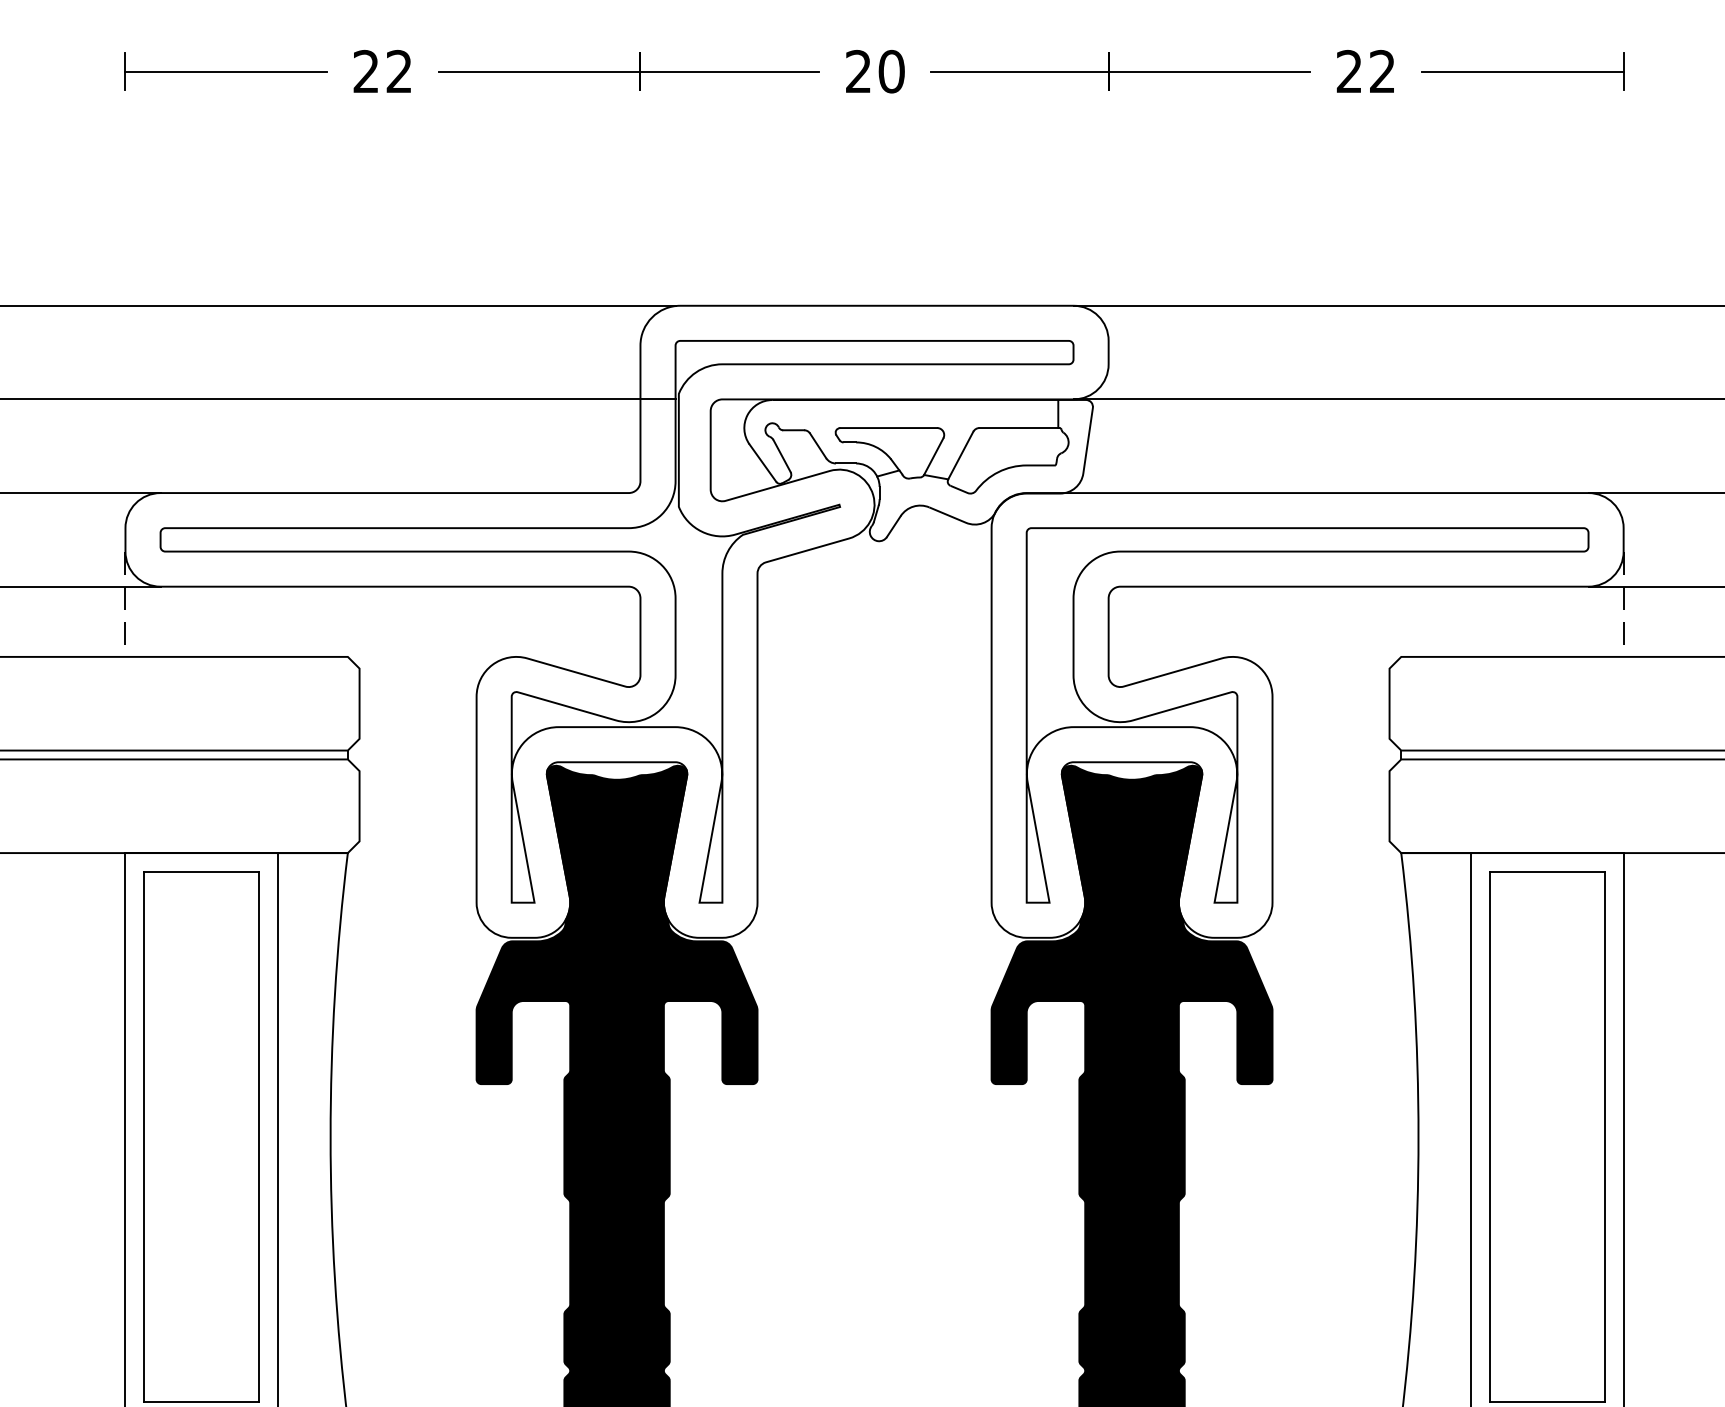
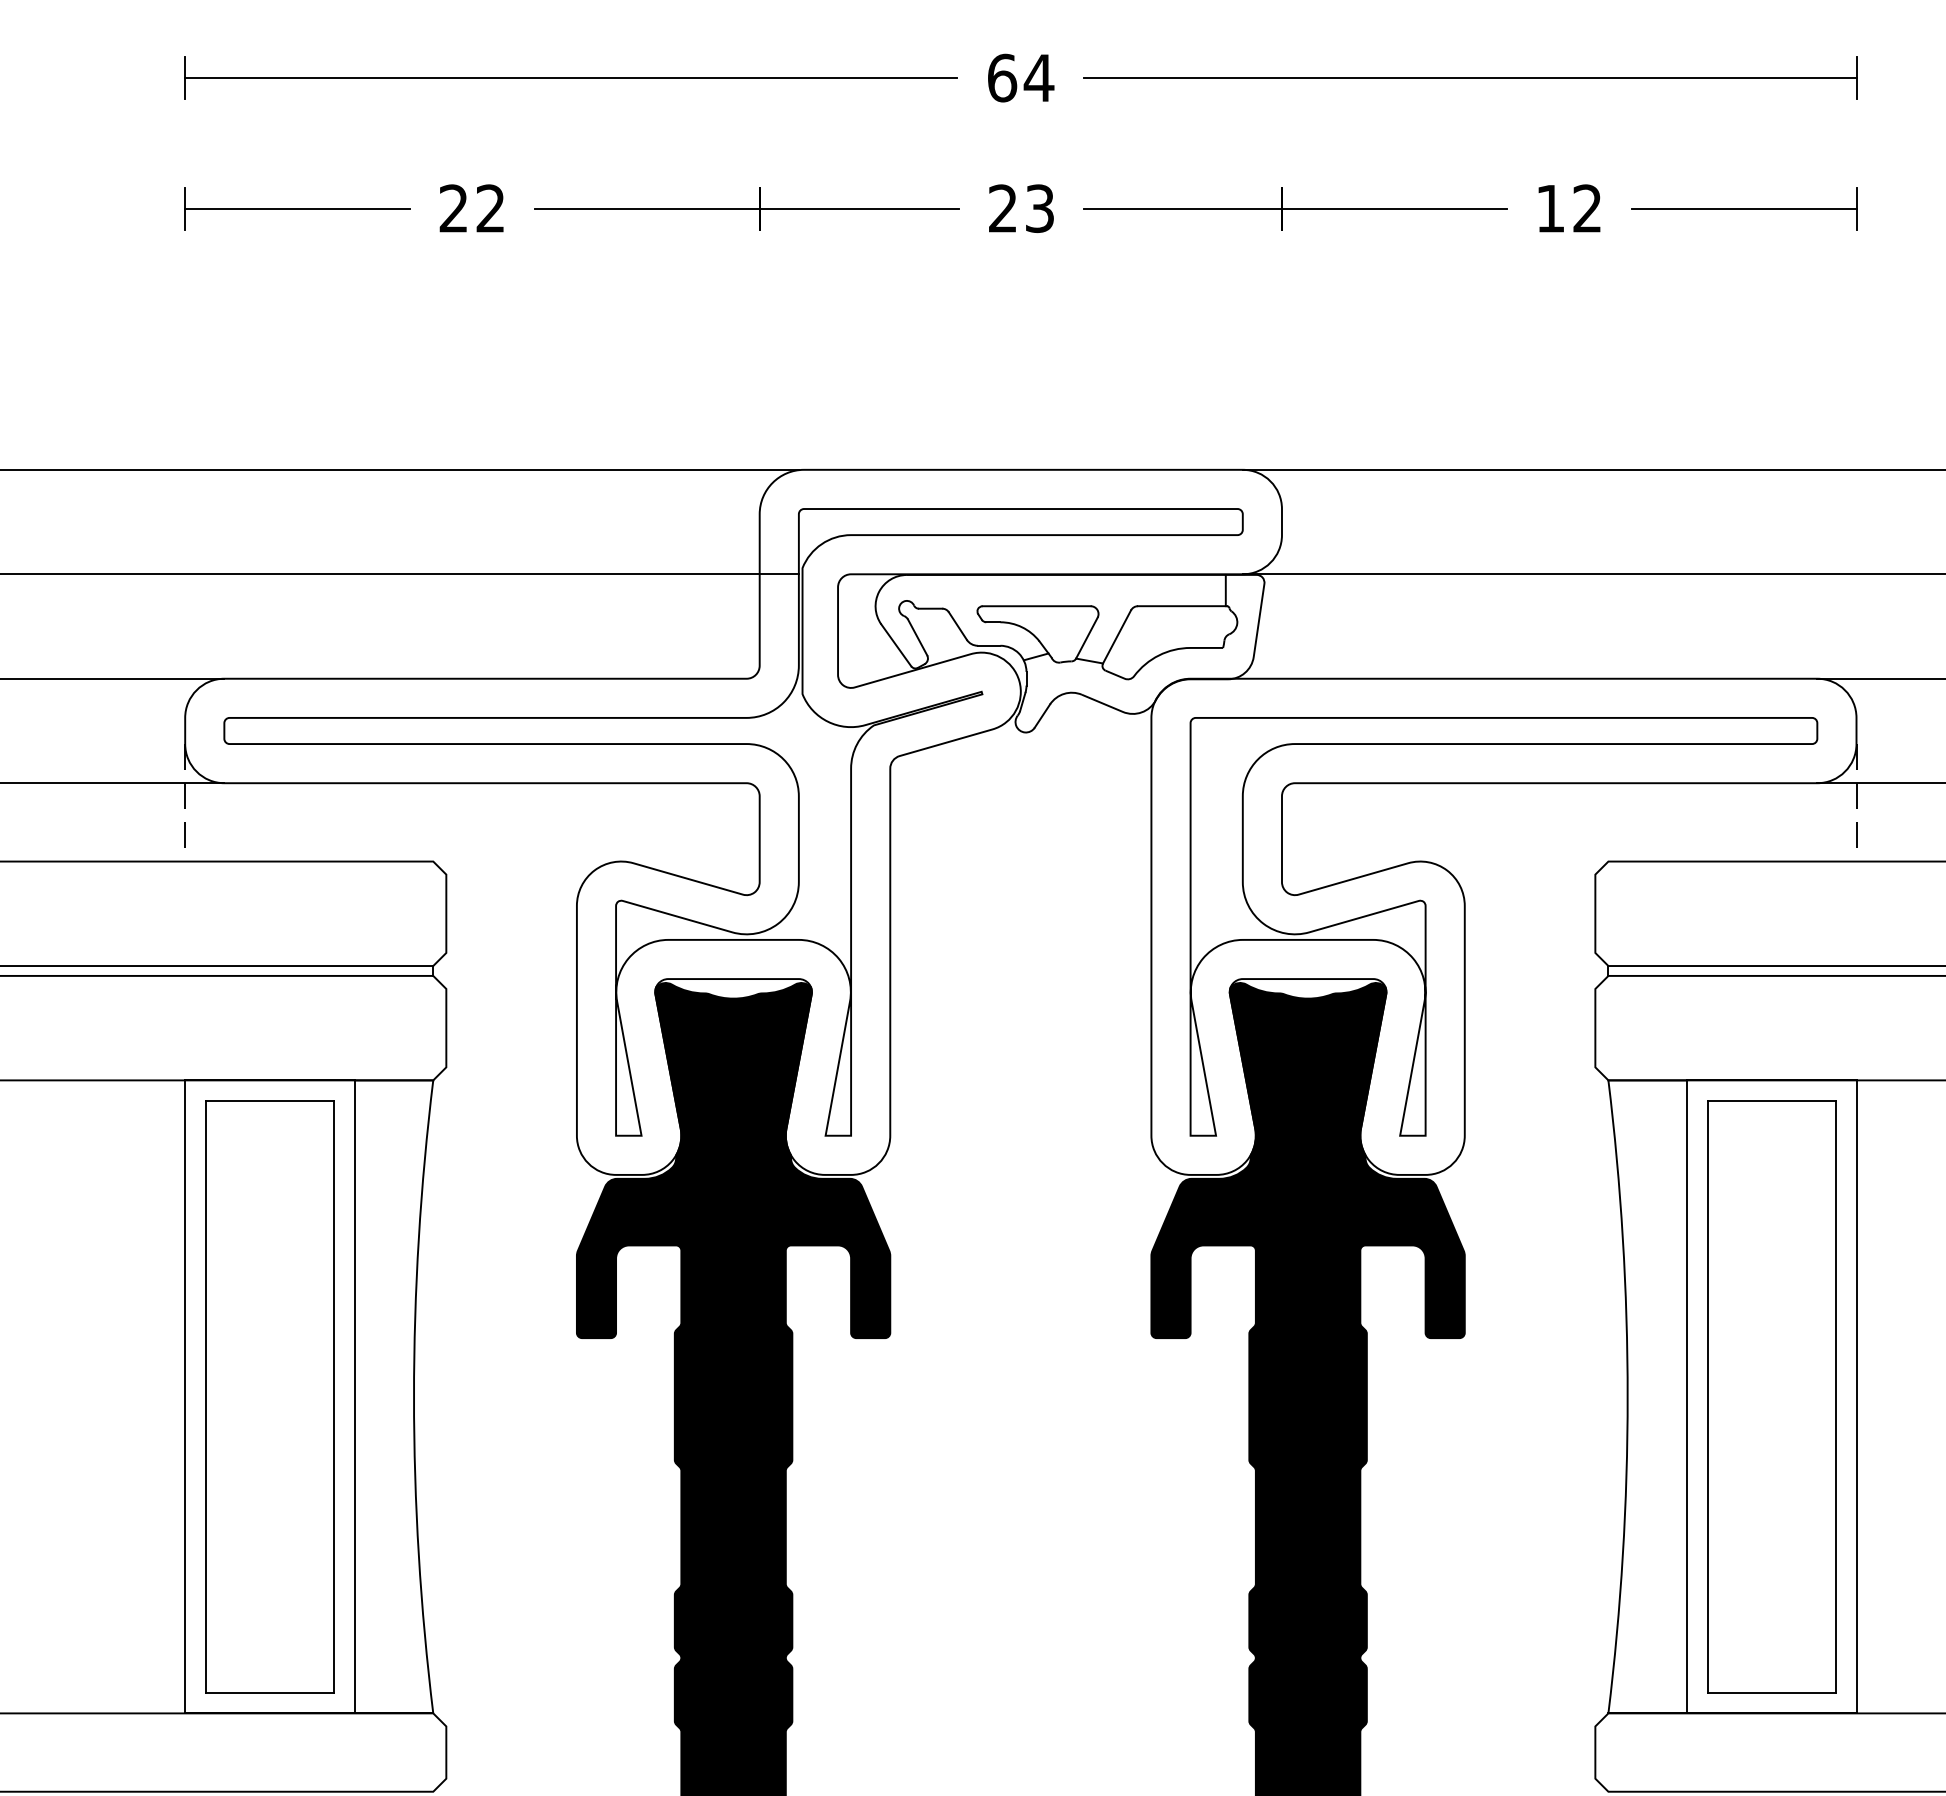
text: (891, 71) -> (1039, 208), 20 -> 23
text: (1348, 71) -> (1549, 208), 22 -> 12

